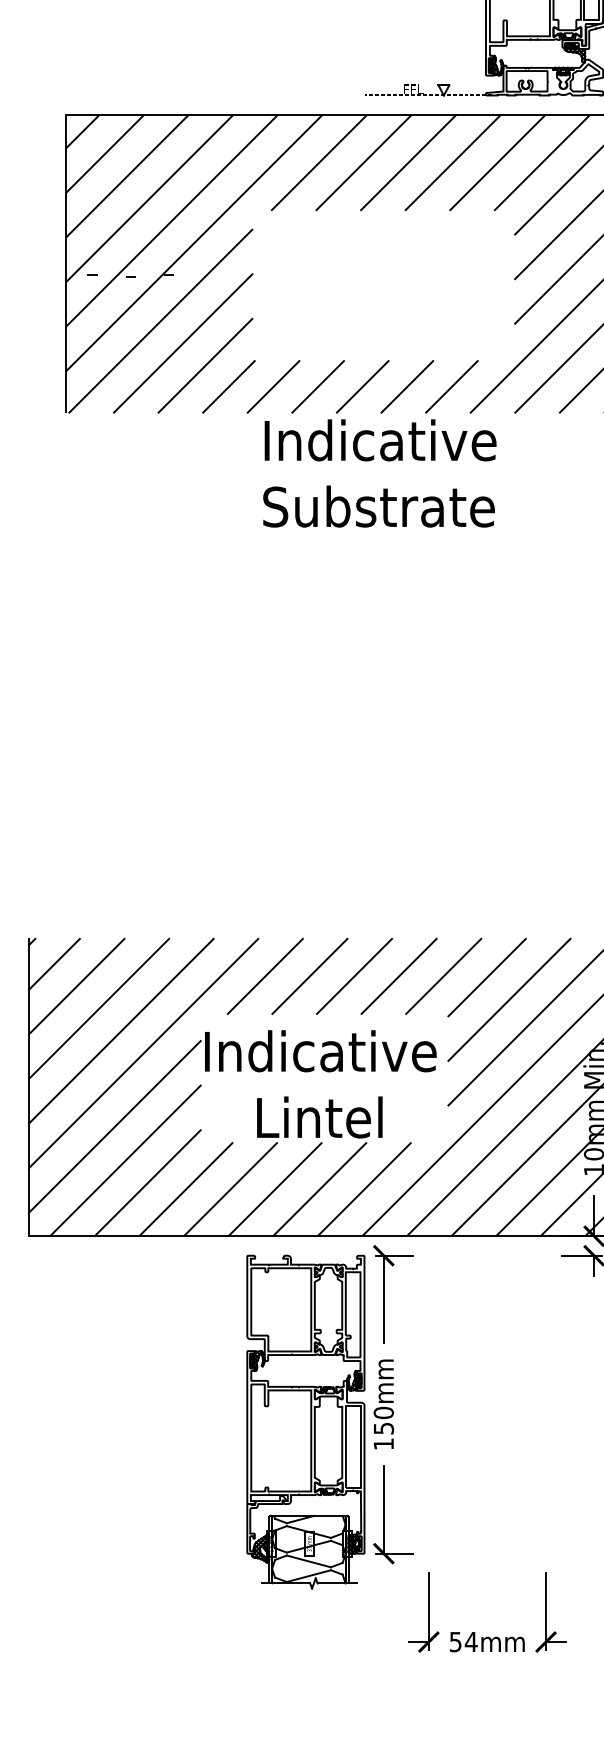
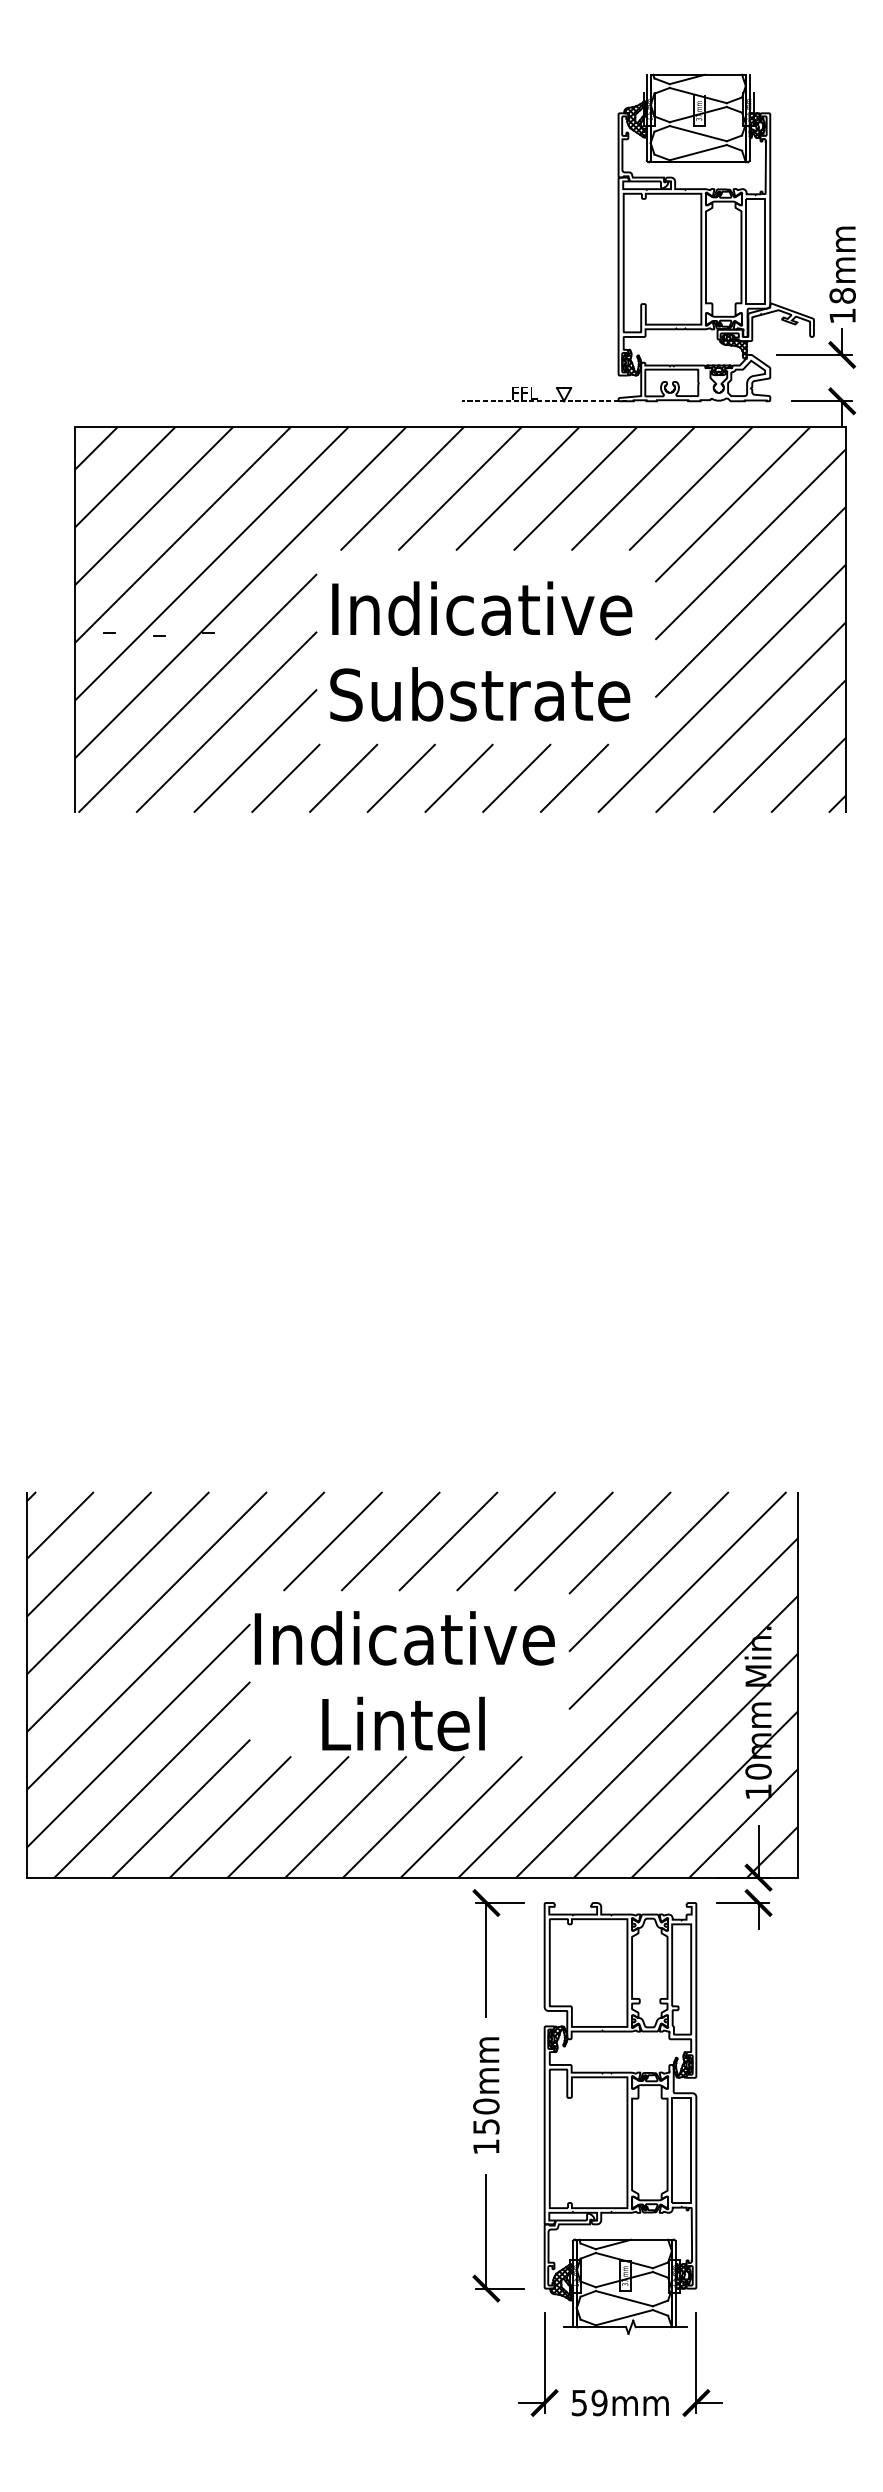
text: (380, 473) -> (481, 651), moved
part: (305, 1422) -> (620, 2118), moved
text: (471, 1641) -> (599, 2402), 54mm -> 59mm

